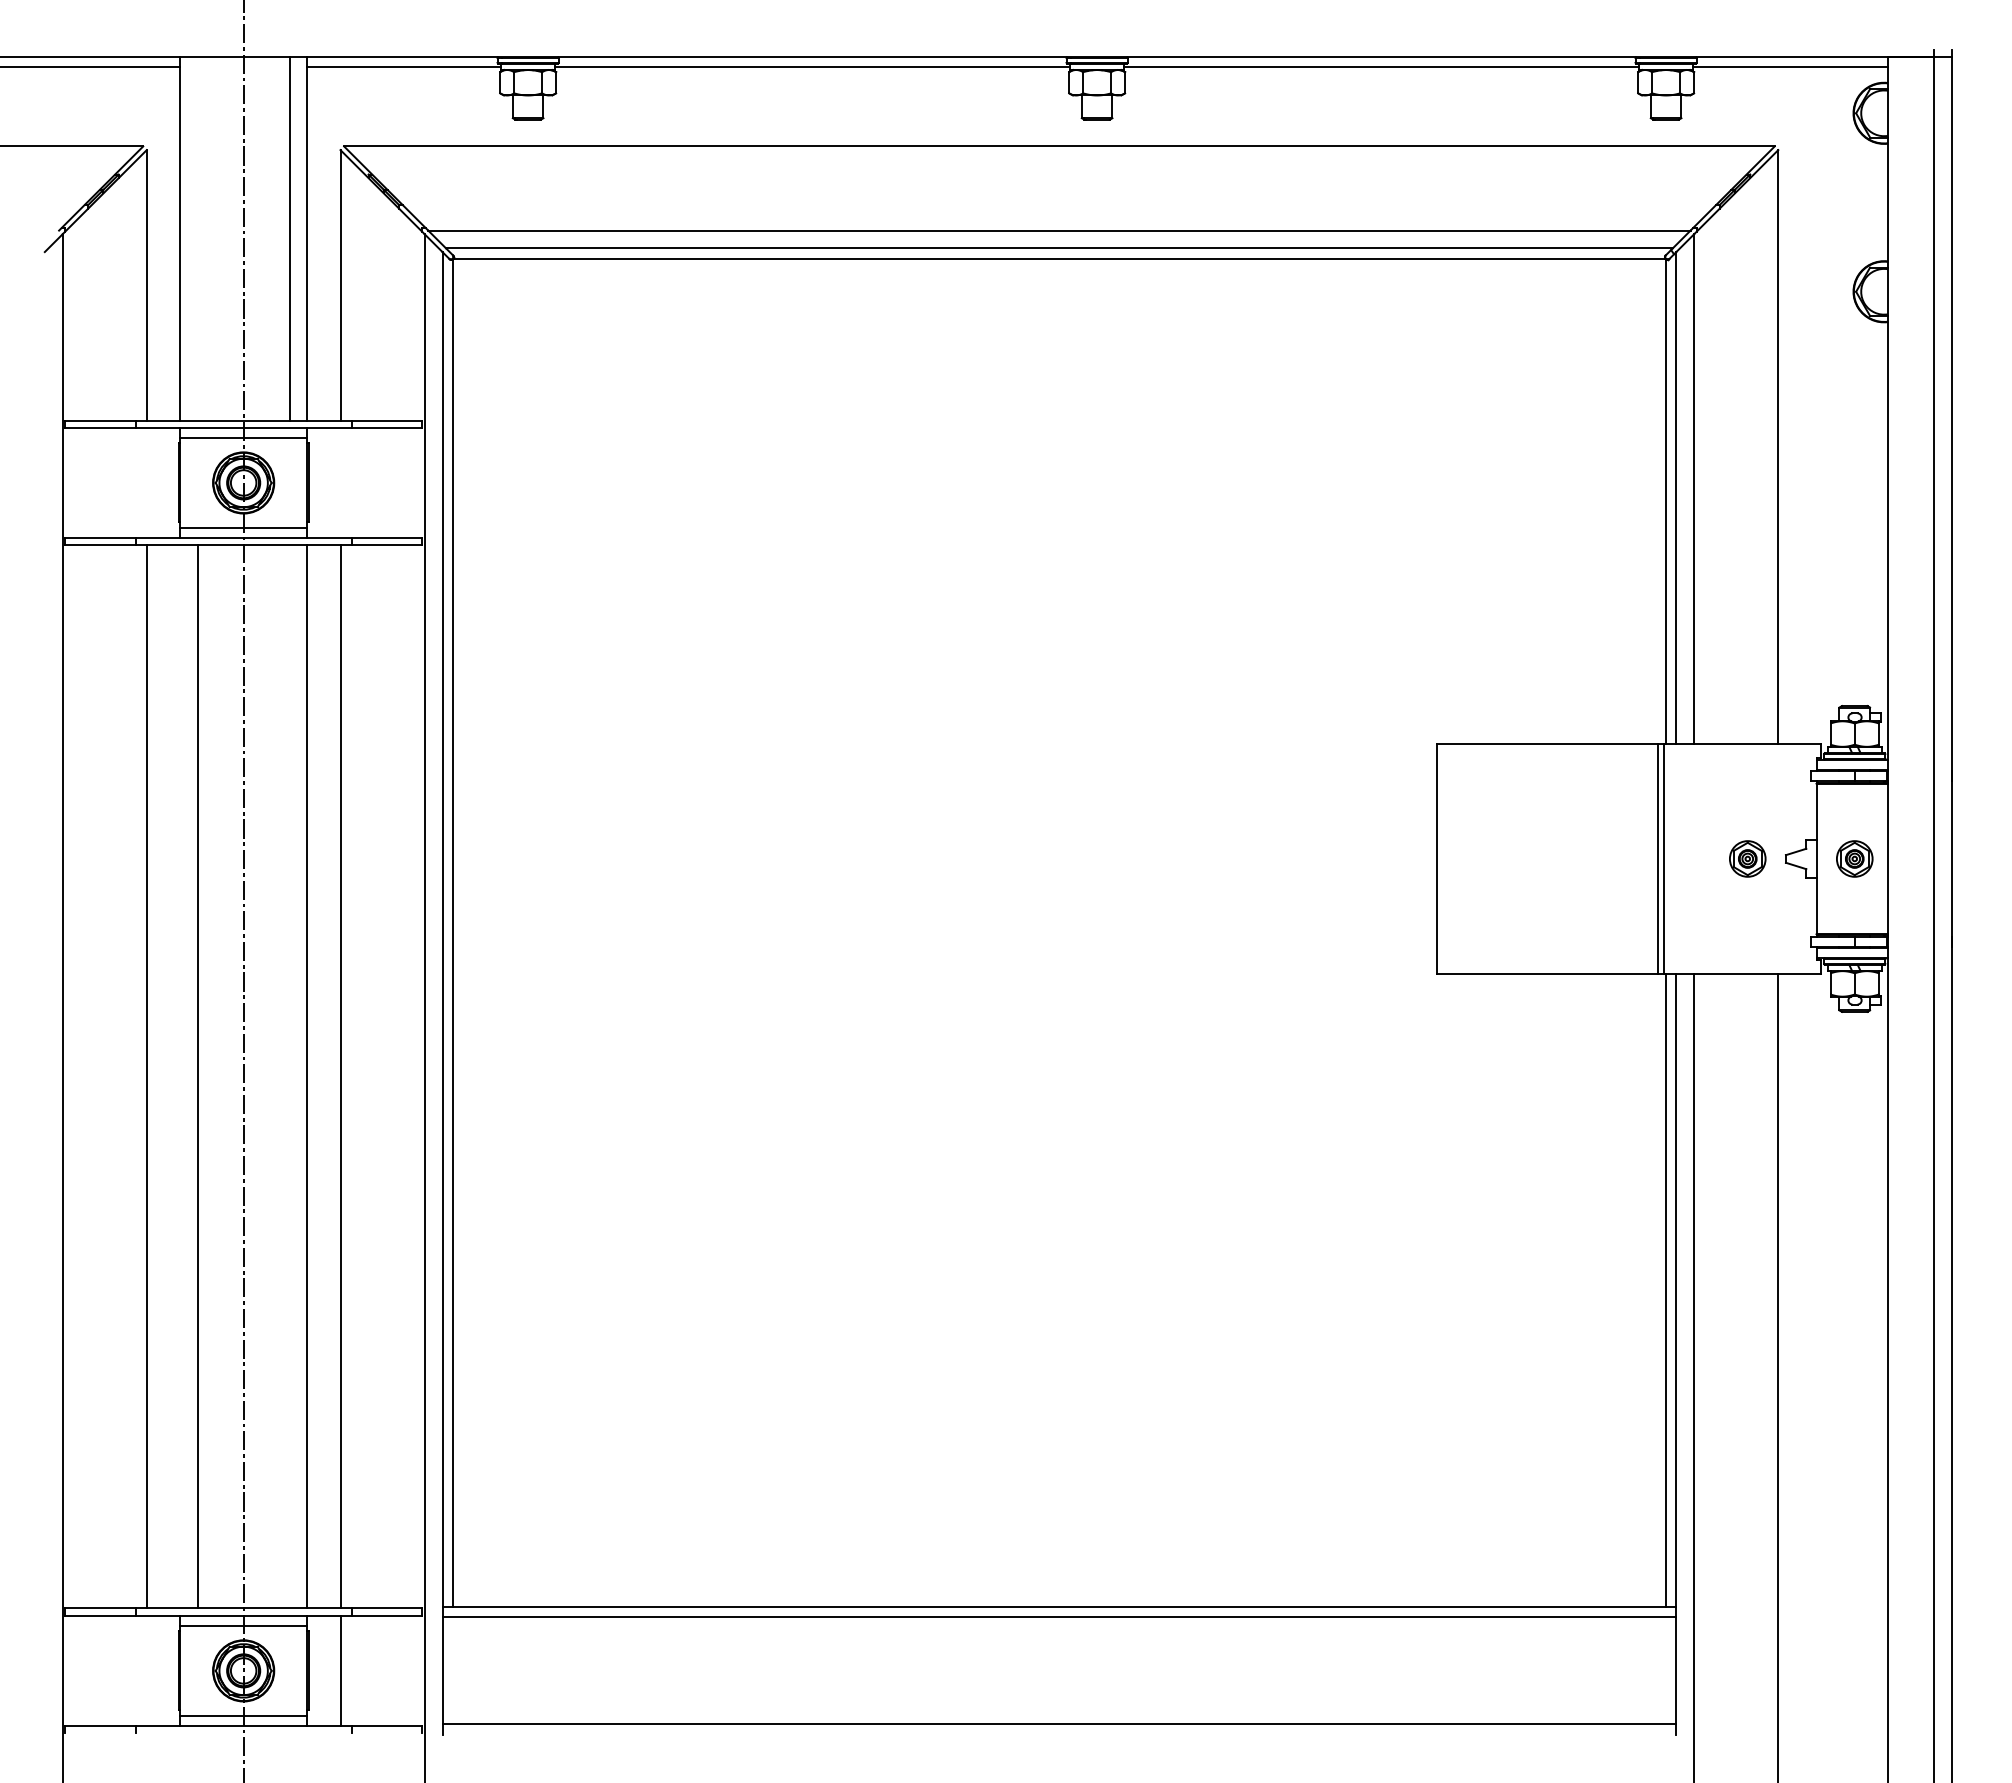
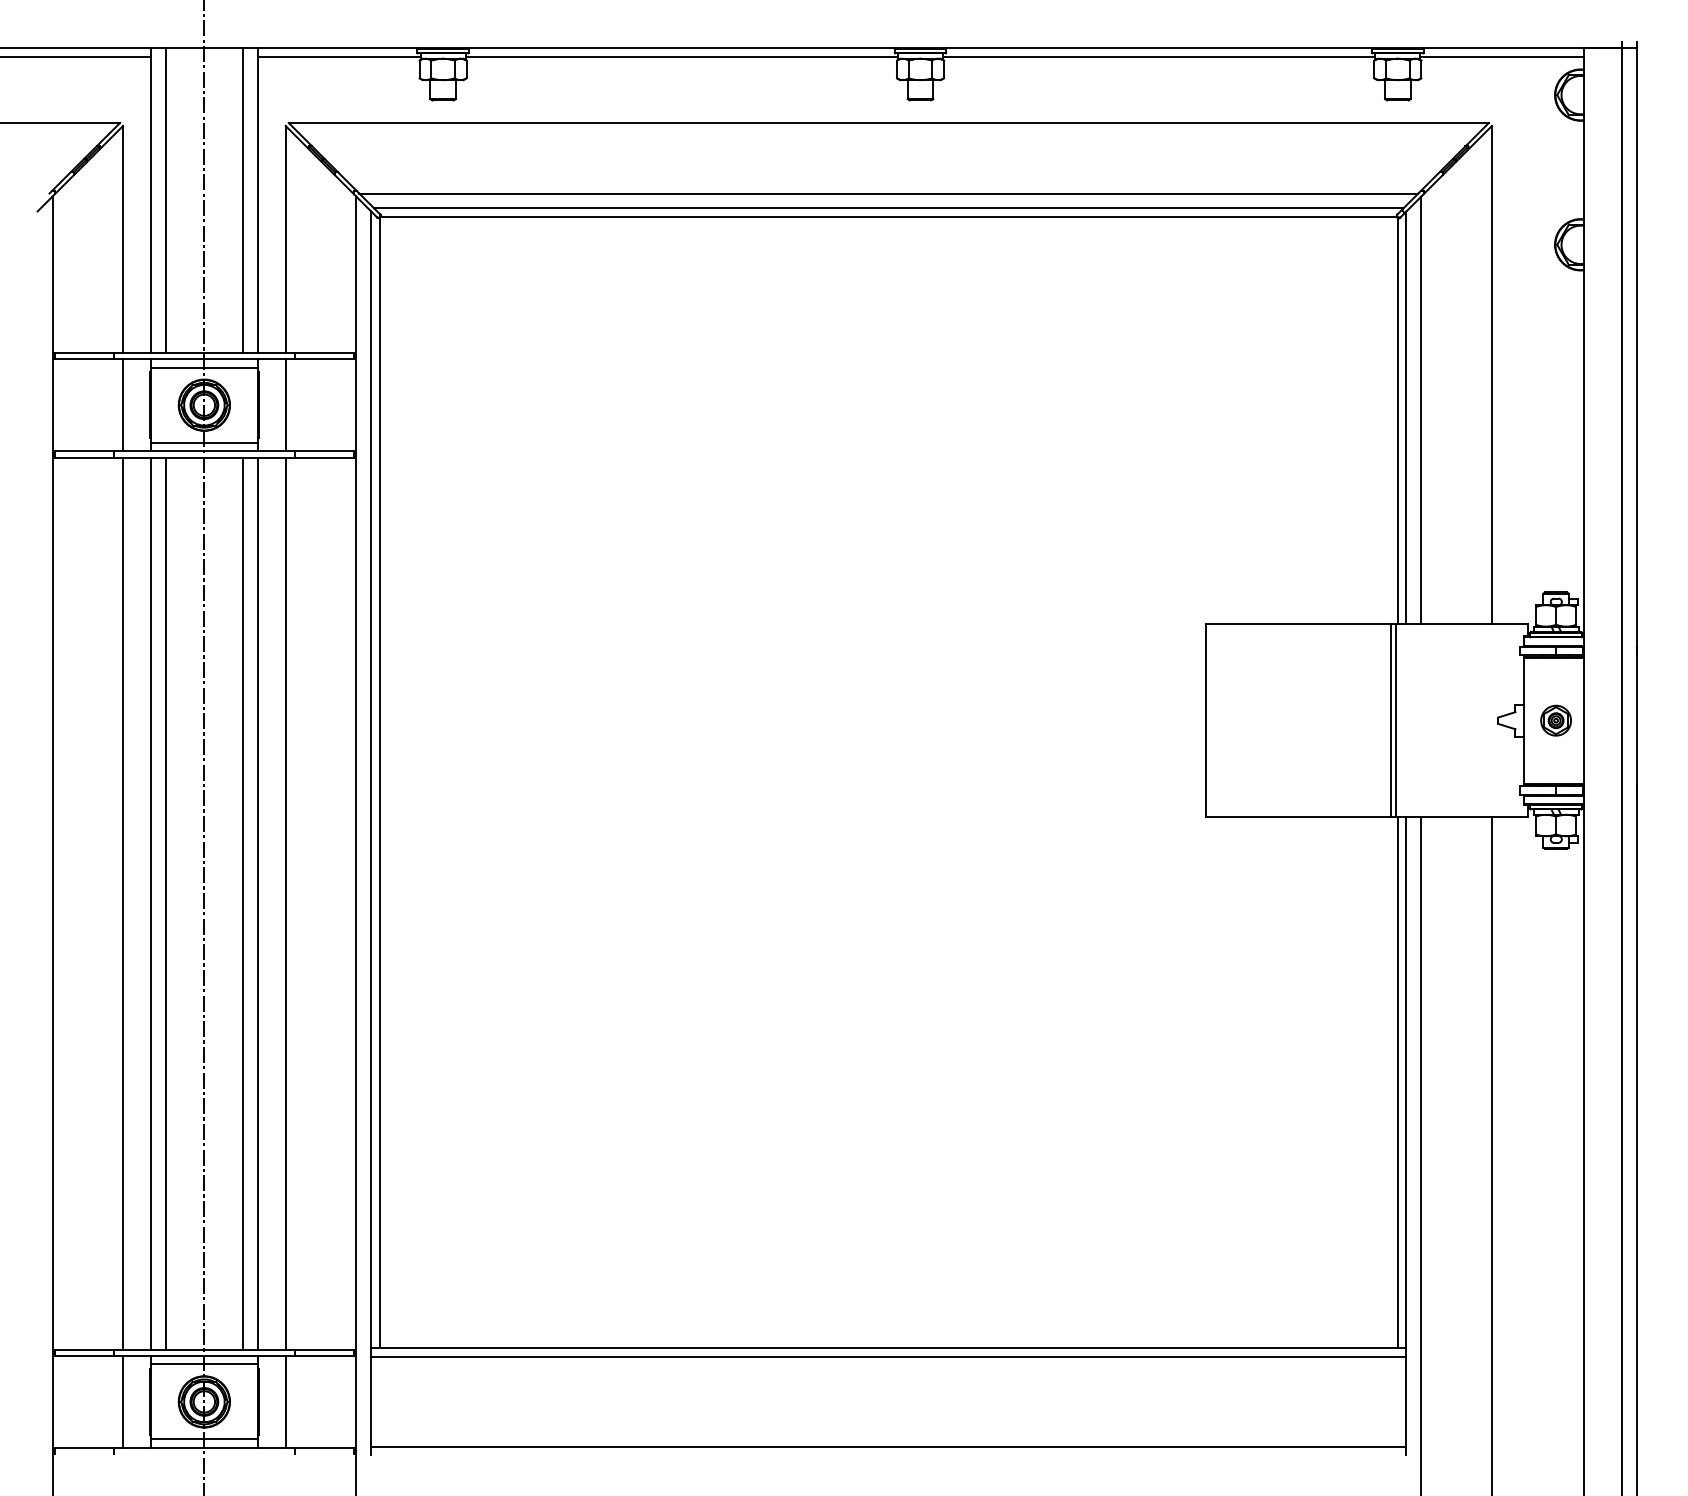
line: (197, 238) -> (165, 200), added
line: (146, 482) -> (122, 404), added
line: (340, 482) -> (285, 404), added
part: (1747, 858) -> (1466, 720), removed
line: (179, 1076) -> (150, 903), added
line: (289, 1076) -> (242, 903), added
line: (146, 1670) -> (122, 1401), added

